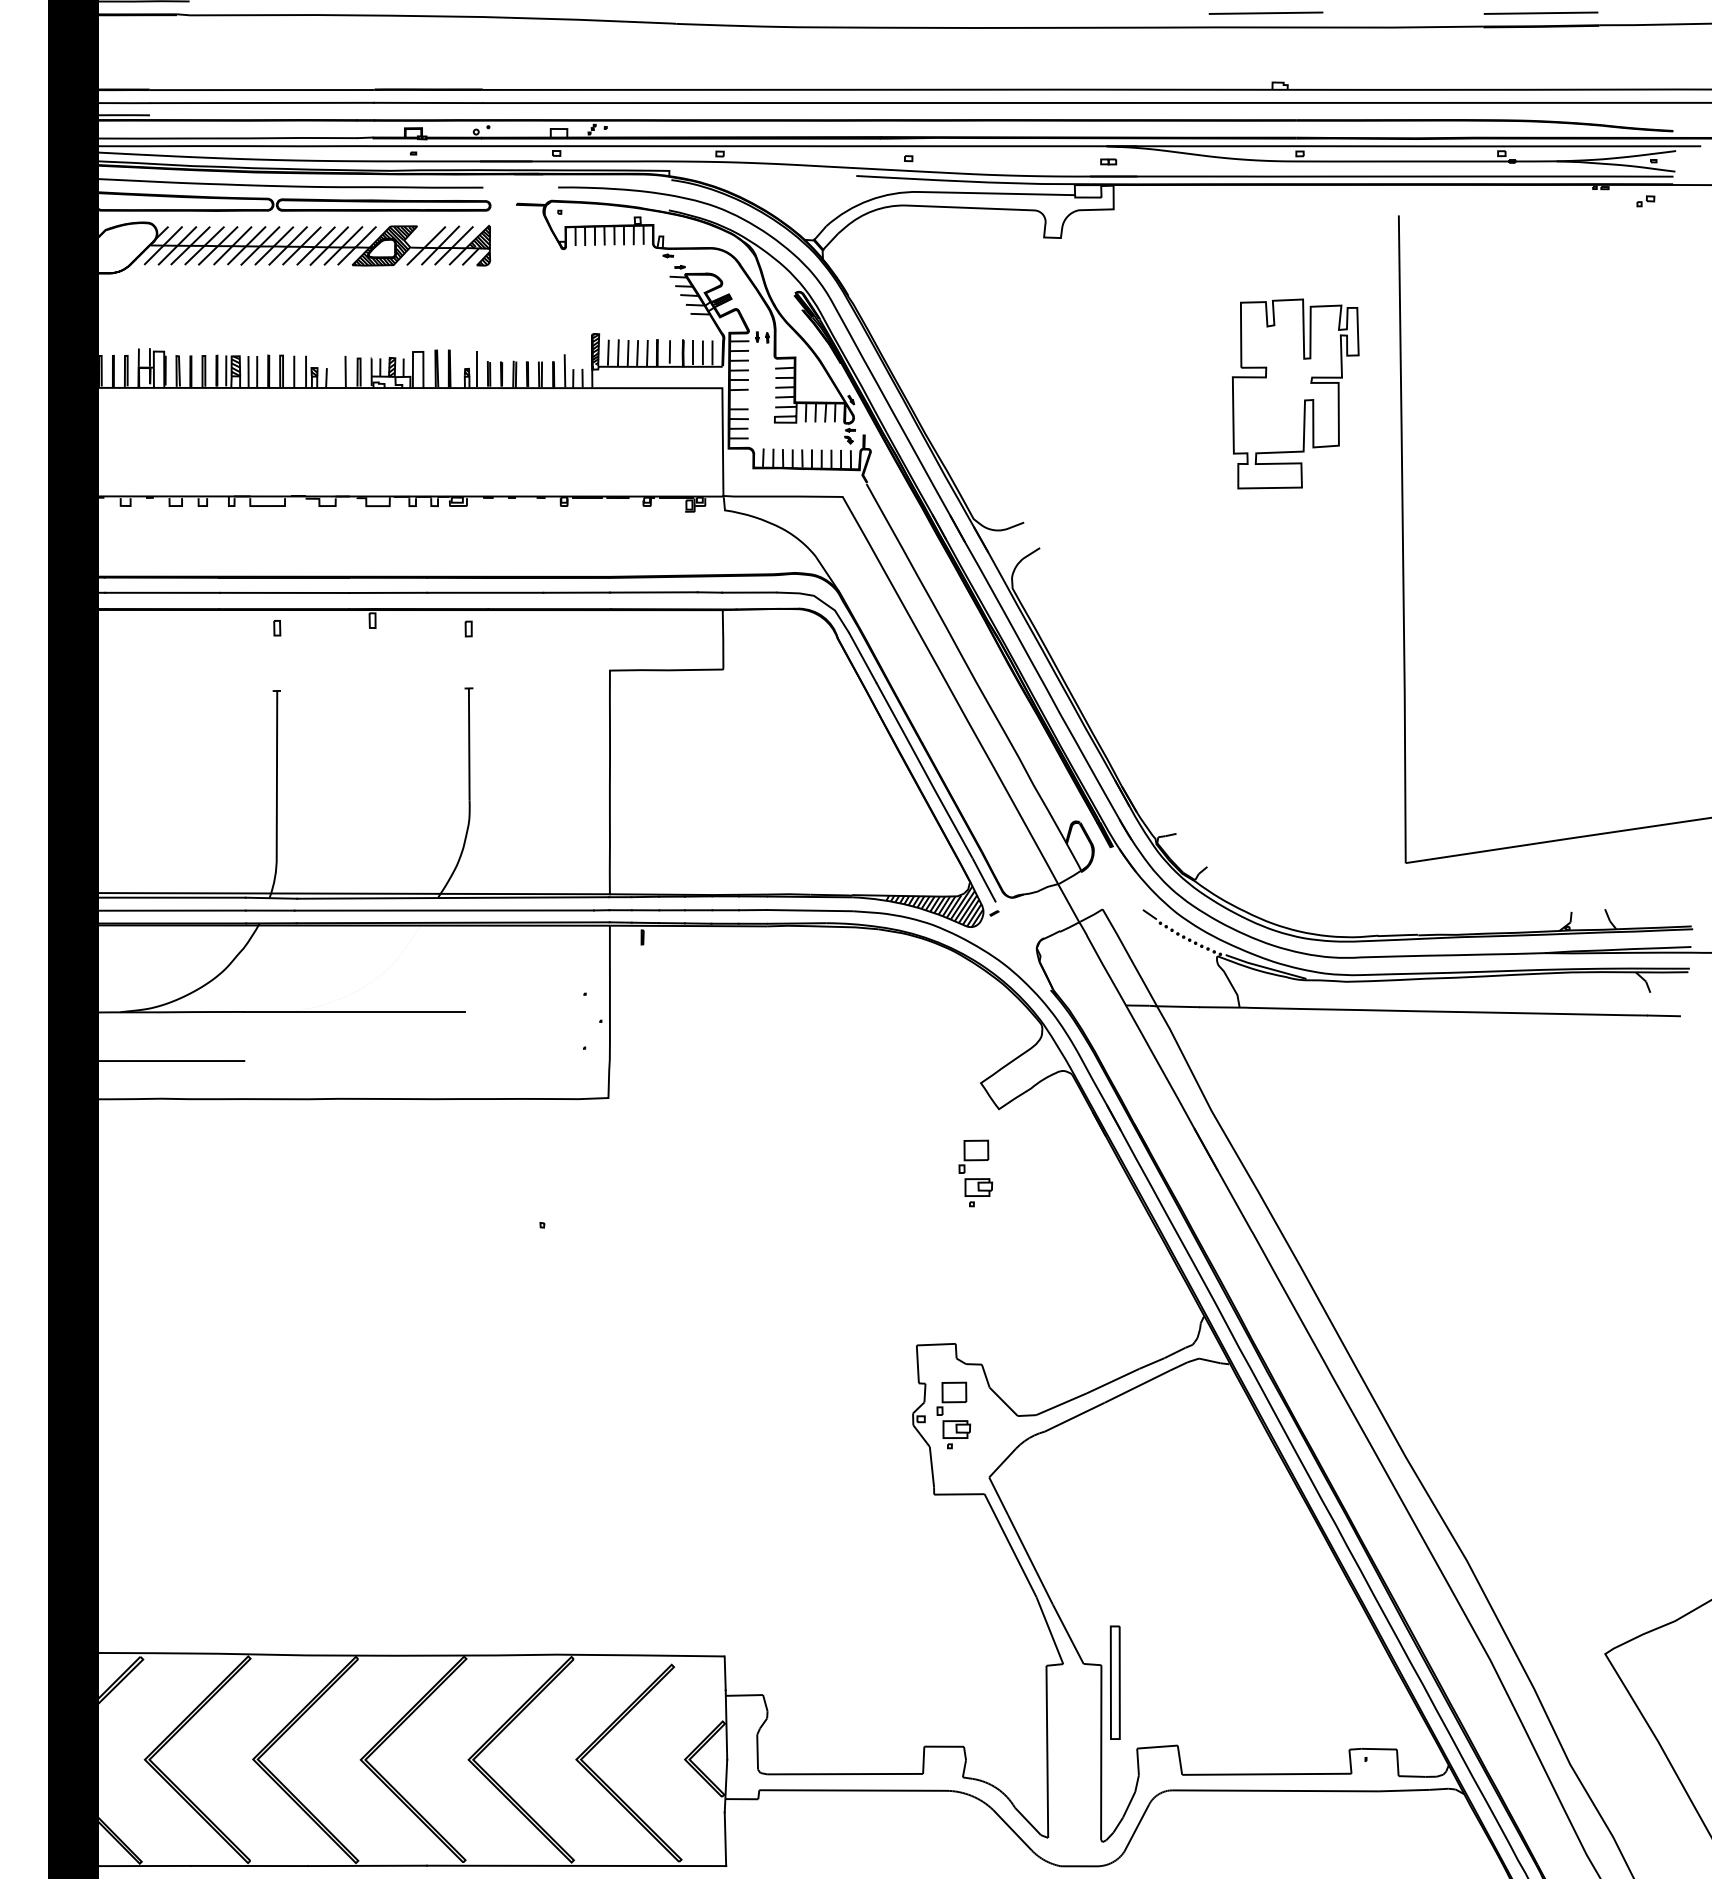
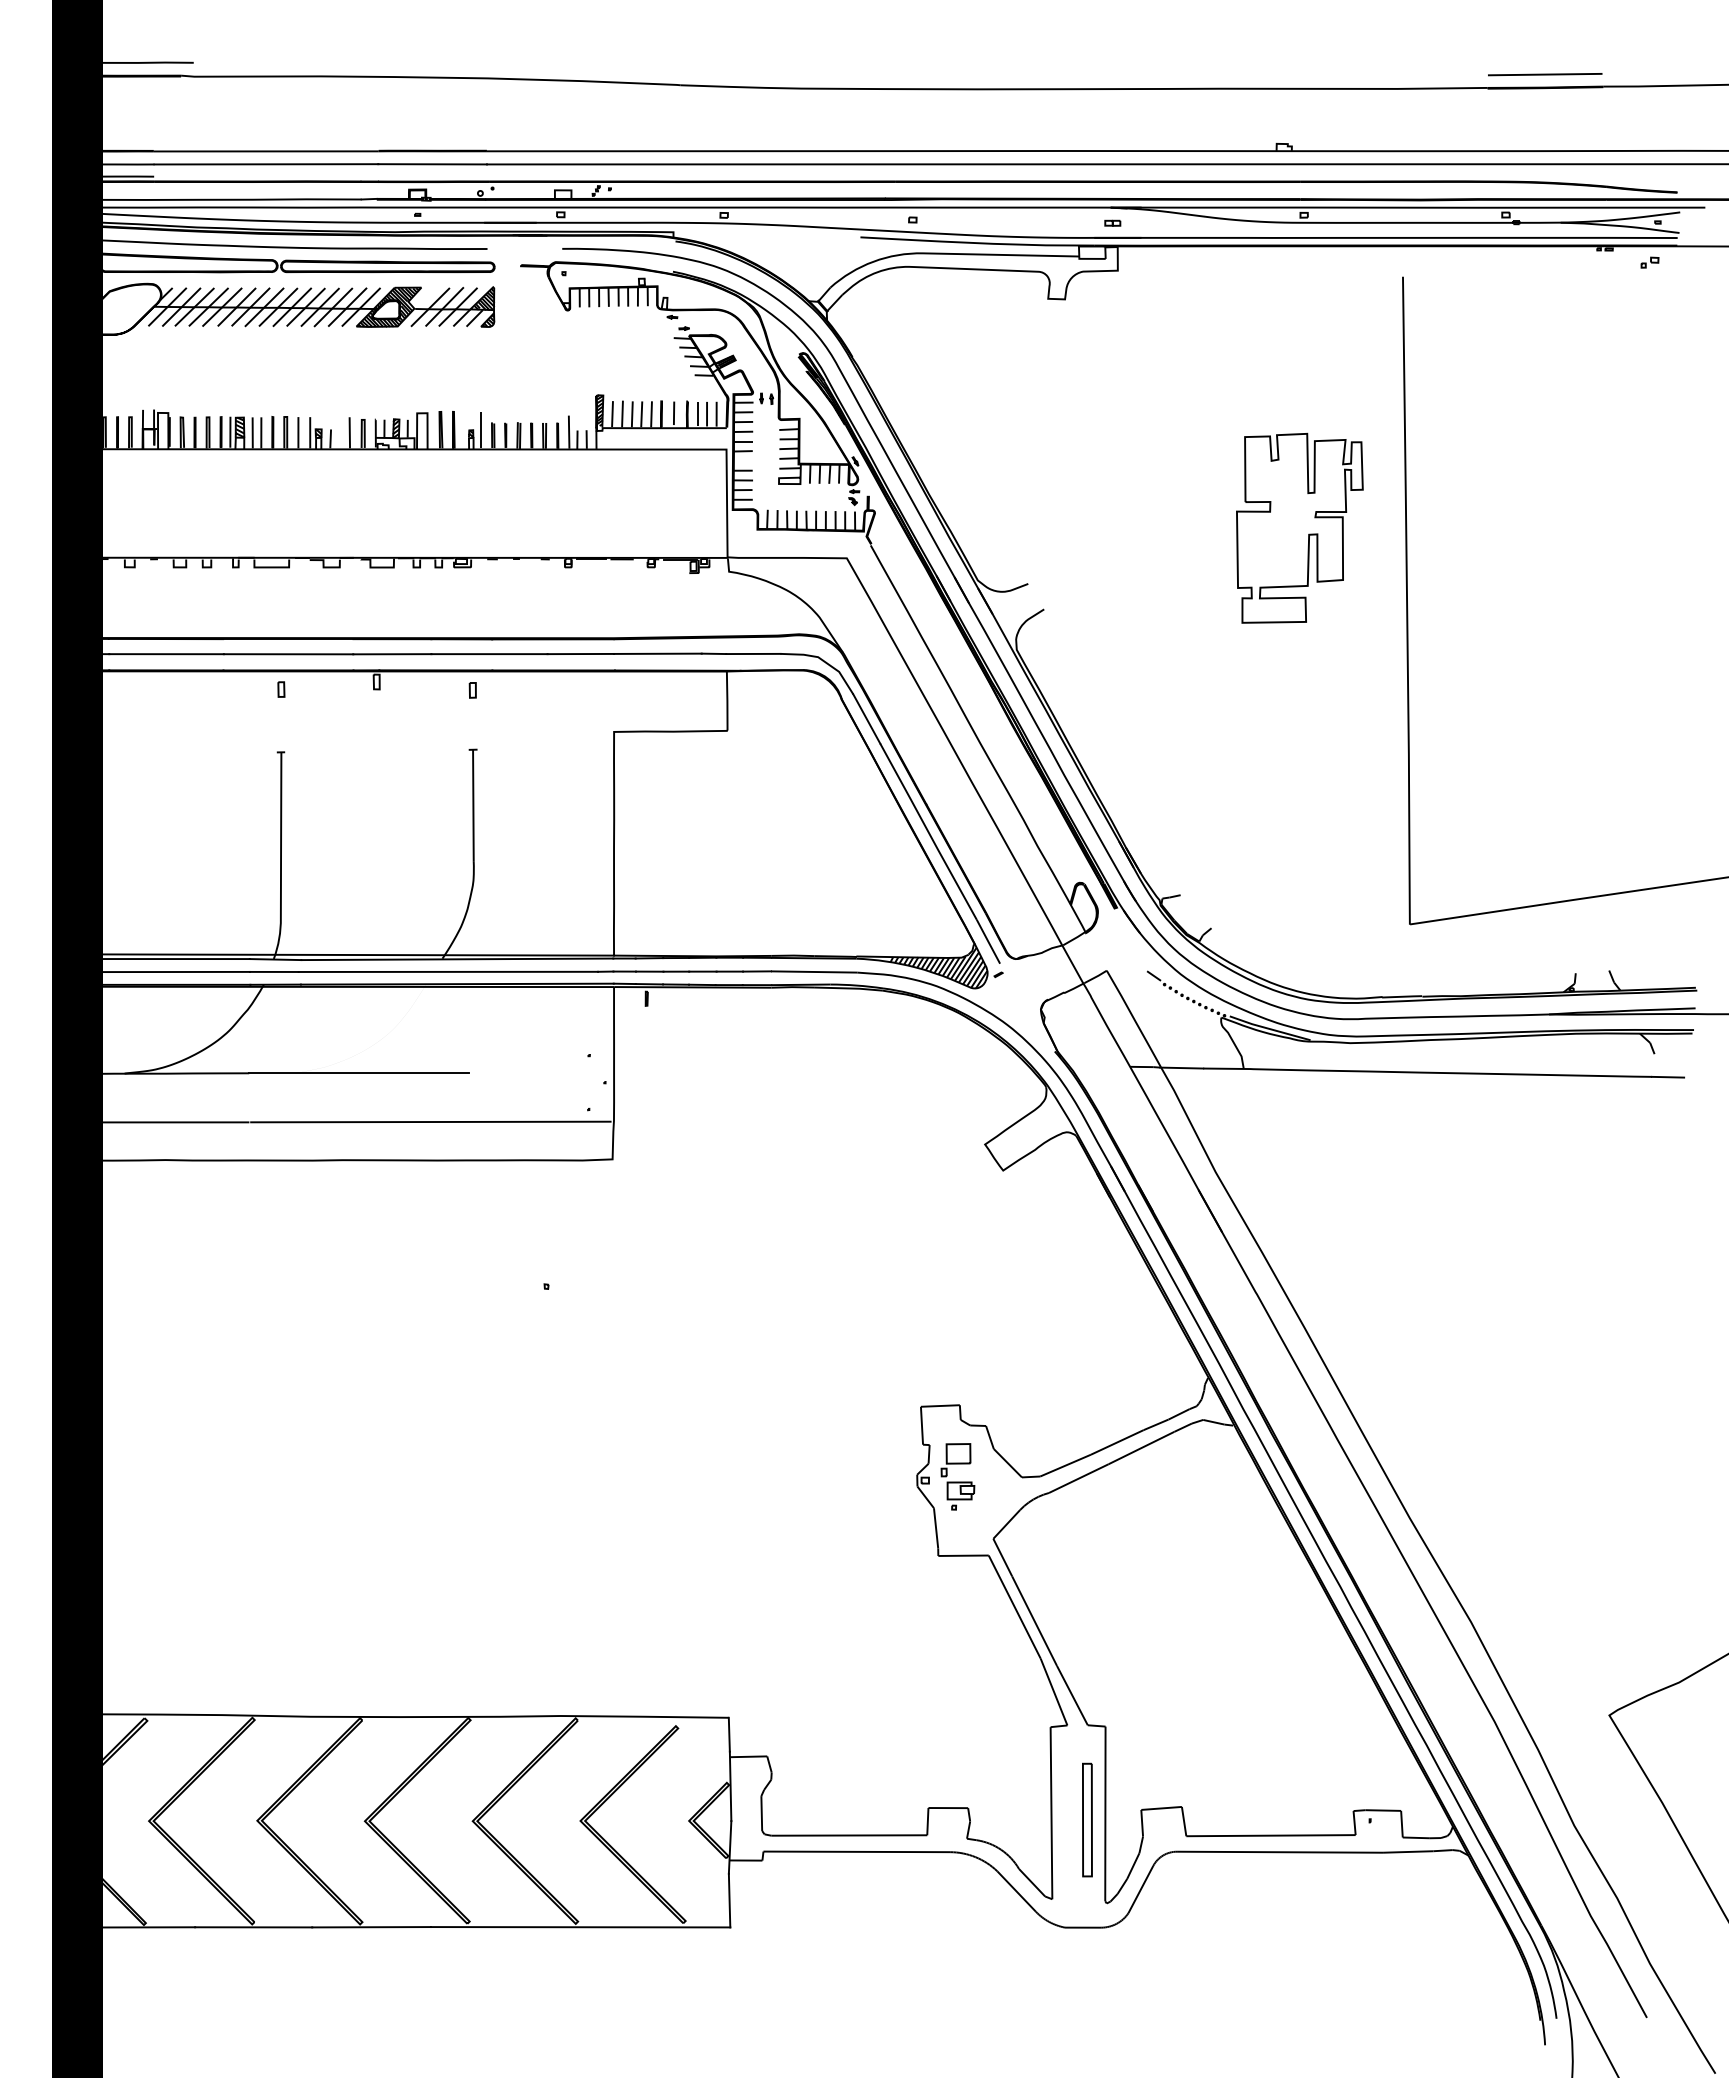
line: (1266, 13) -> (1270, 74), removed
part: (1295, 393) -> (1299, 527), moved
line: (426, 1060) -> (430, 1121), added
part: (975, 1173) -> (979, 1234), removed
part: (1115, 1682) -> (1087, 1819), moved

